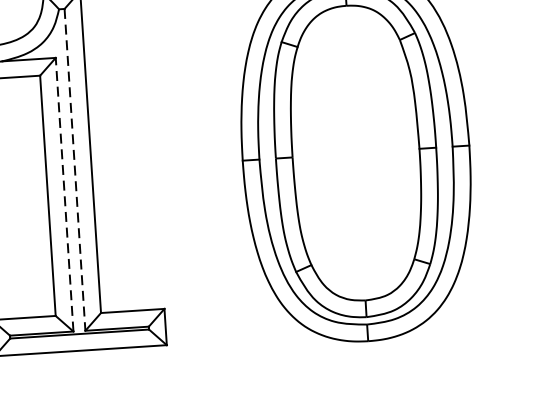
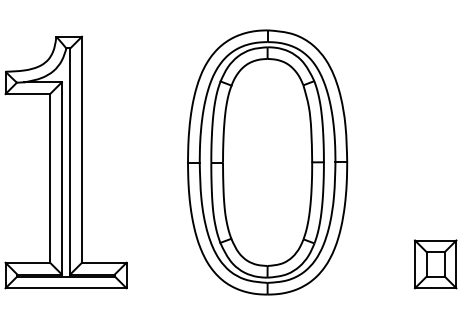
line: (75, 169) -> (70, 161), dashed -> solid
line: (63, 193) -> (61, 177), dashed -> solid

